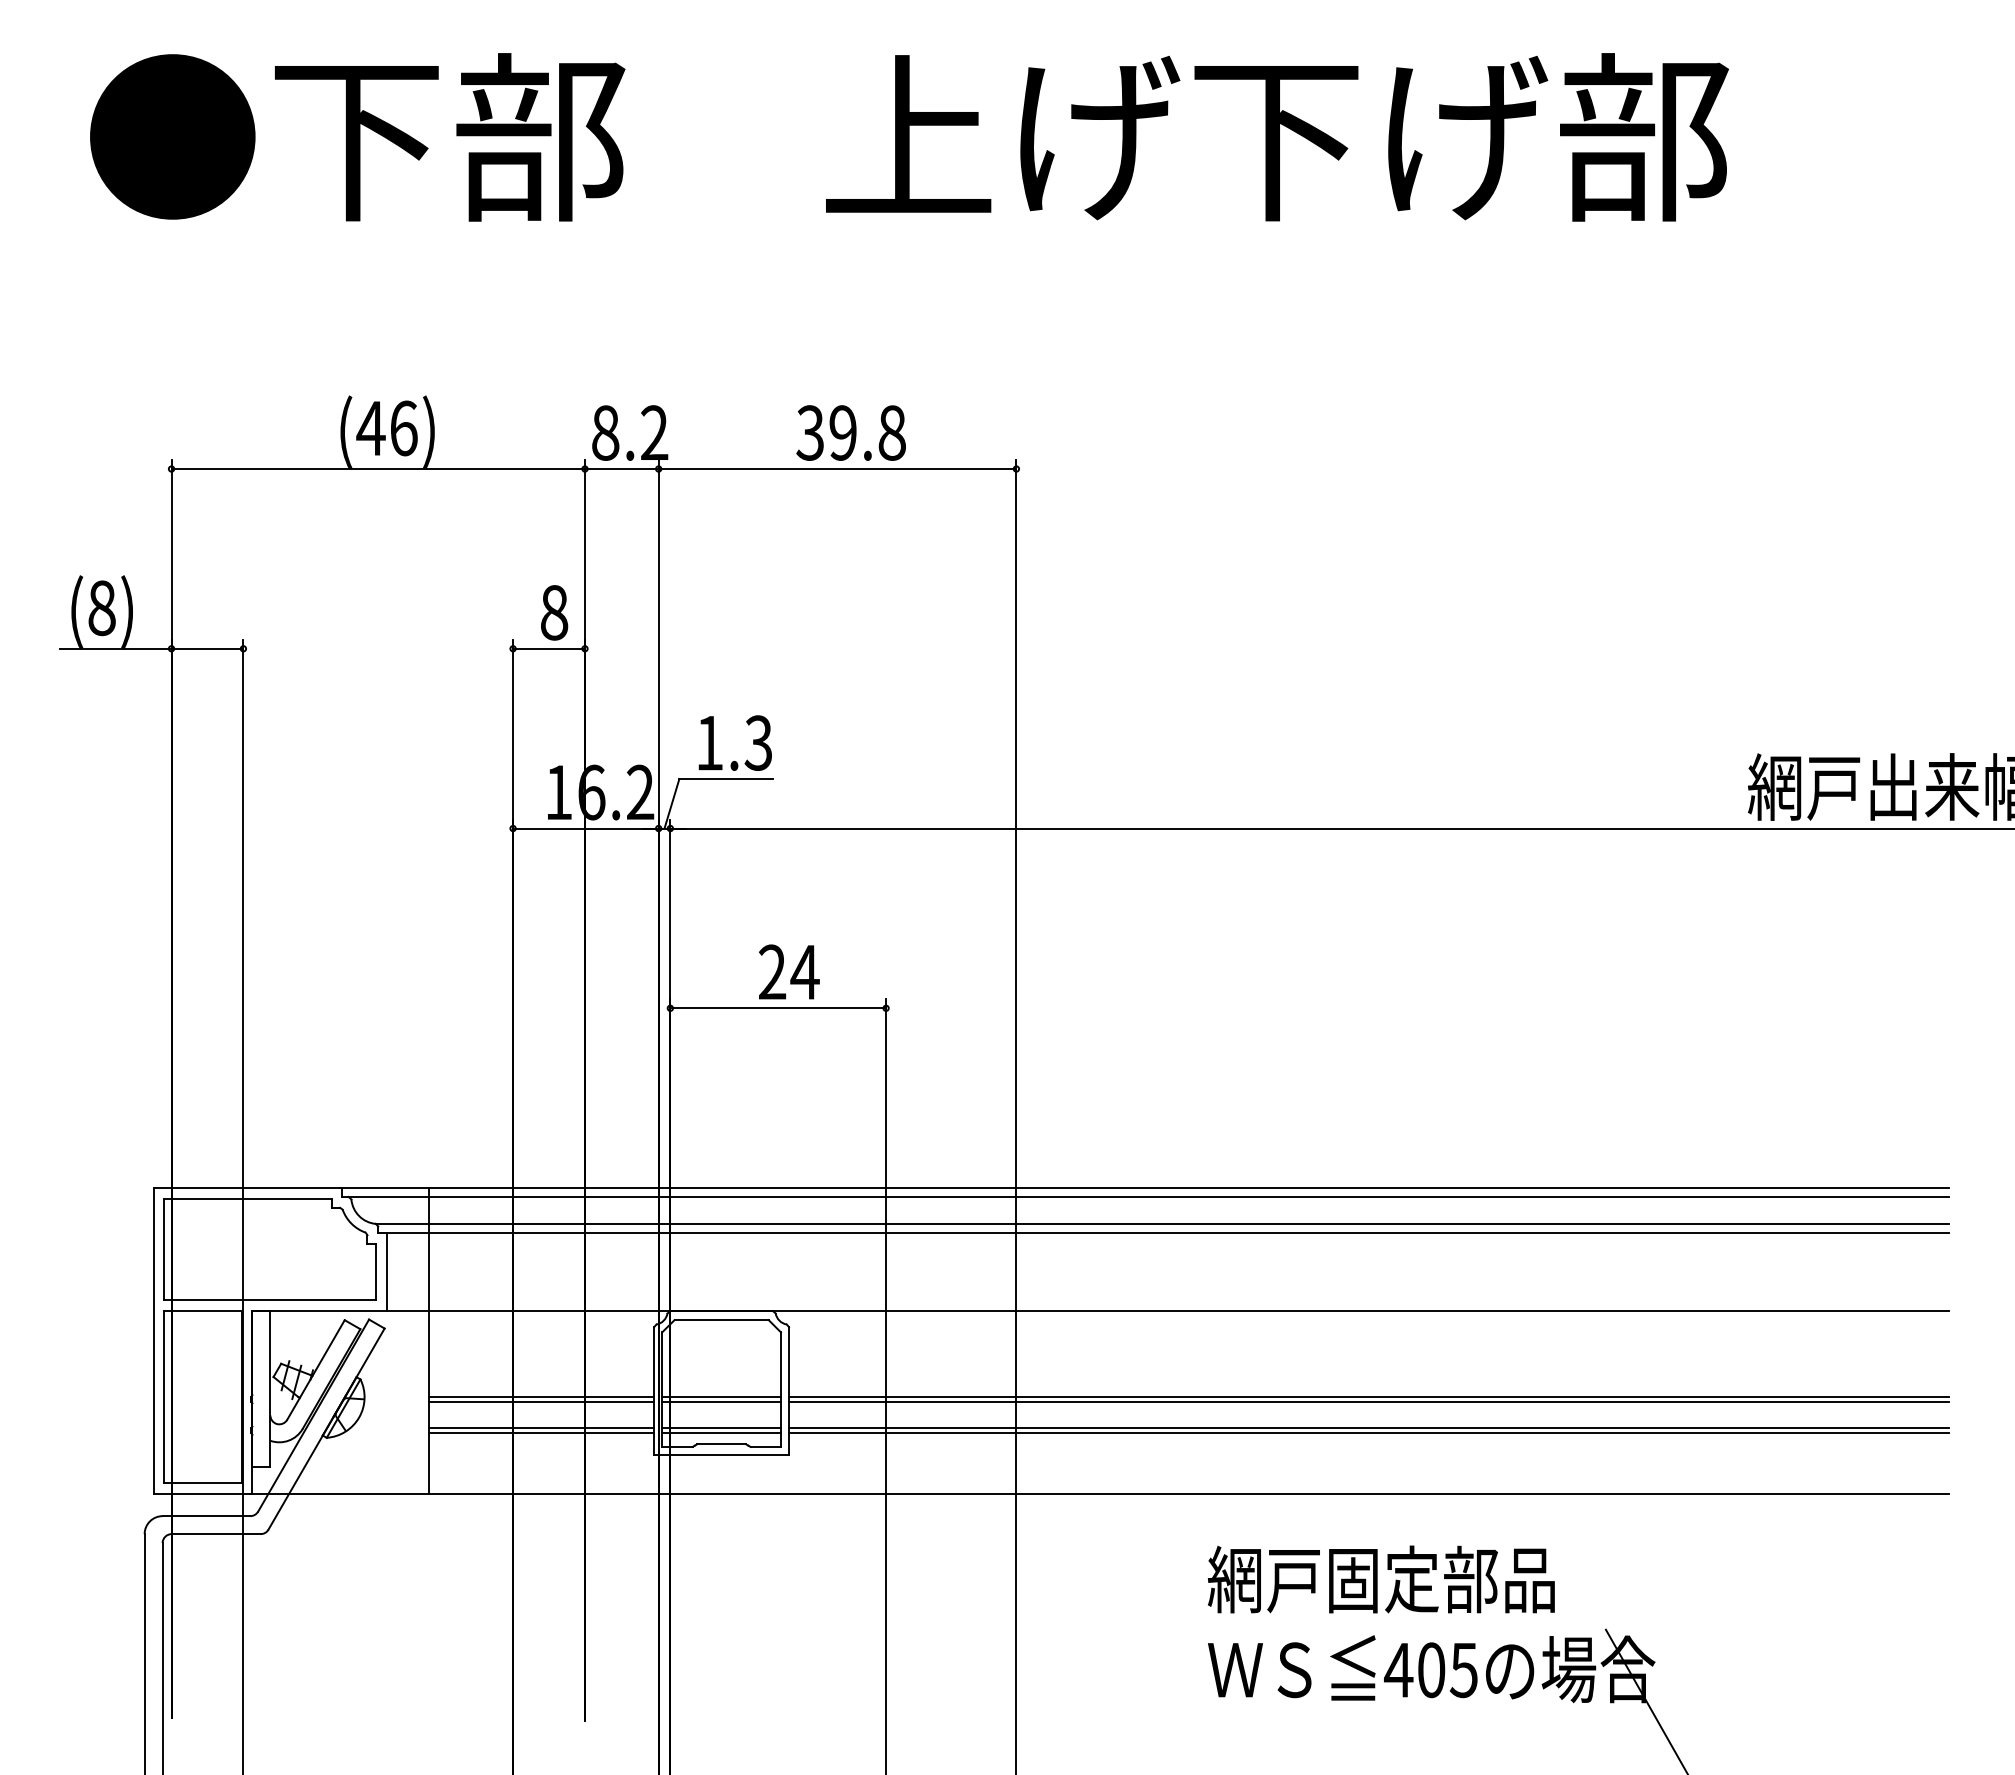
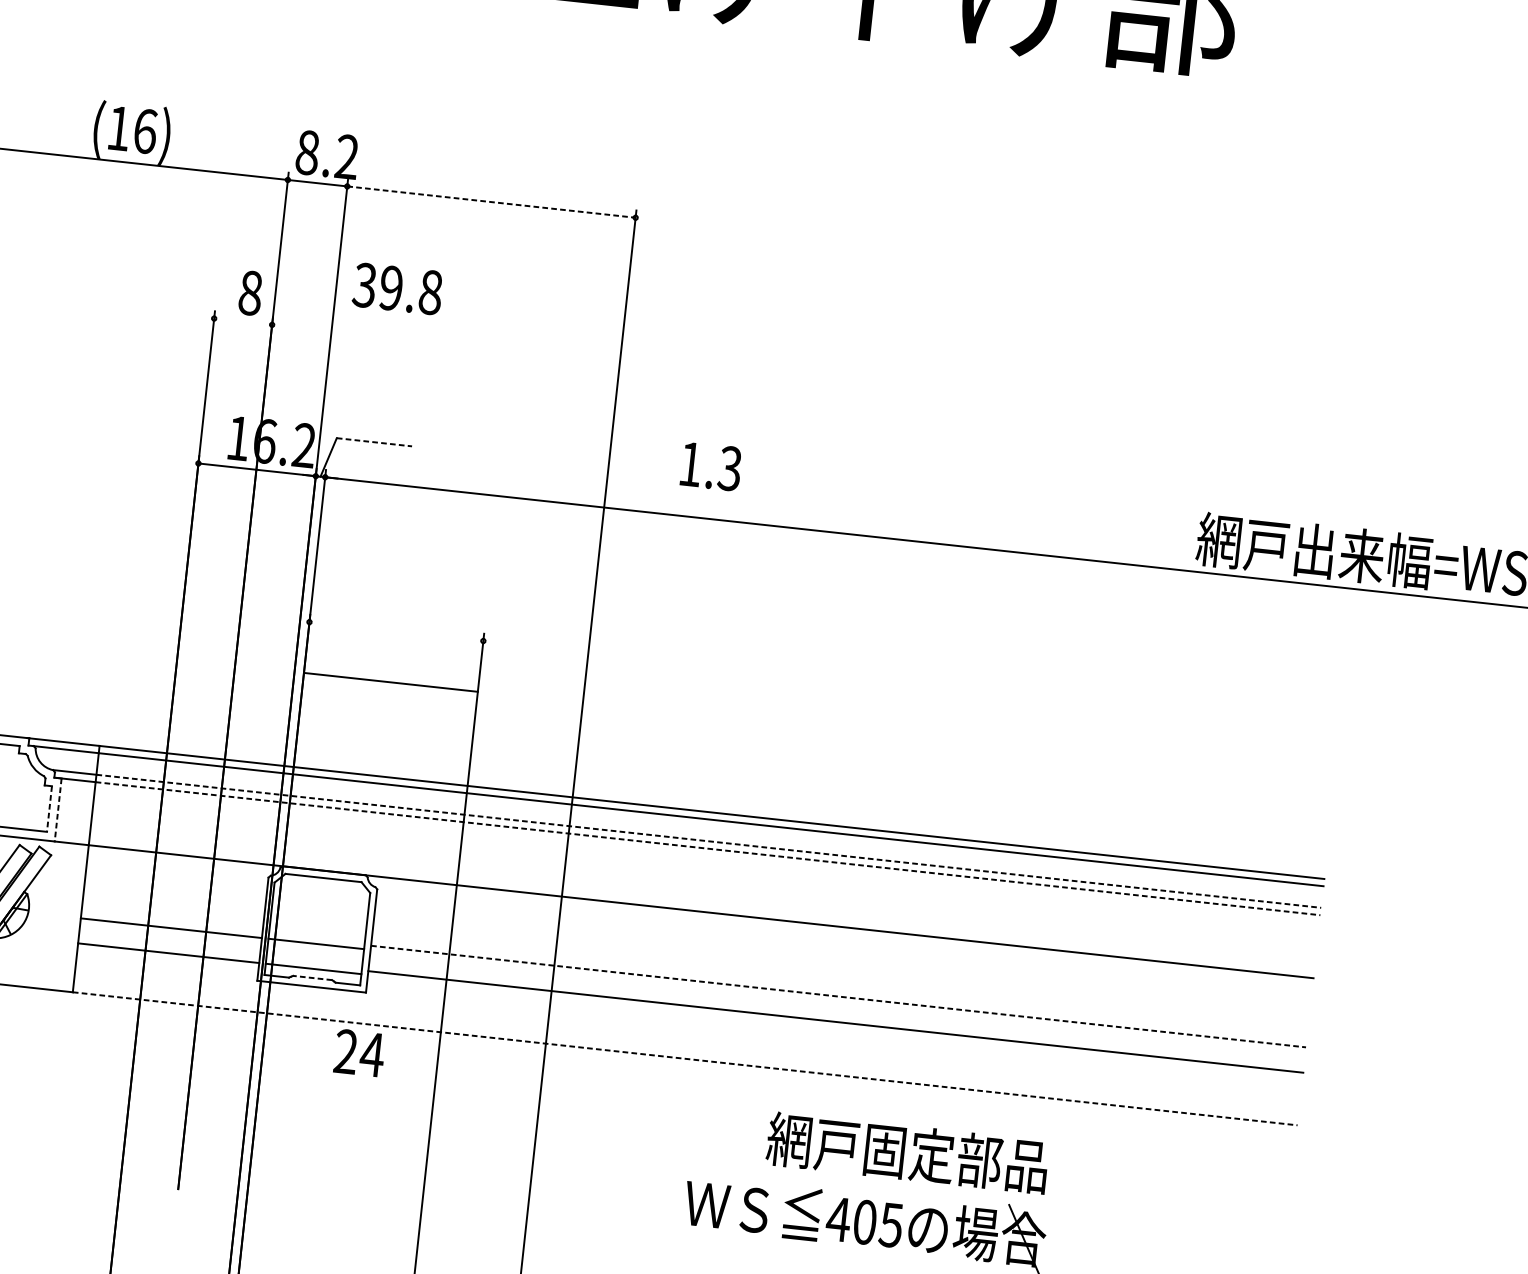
text: (370, 428) -> (118, 128), (46) -> (16)
text: (850, 432) -> (397, 288), moved
line: (837, 469) -> (491, 202), solid -> dashed
line: (548, 648) -> (242, 321), removed
text: (734, 742) -> (710, 466), moved
line: (726, 779) -> (374, 442), solid -> dashed
text: (789, 971) -> (359, 1052), moved
line: (778, 1008) -> (391, 682), moved
line: (1189, 1223) -> (709, 841), solid -> dashed
line: (1189, 1233) -> (708, 849), solid -> dashed
line: (376, 1272) -> (49, 809), solid -> dashed
line: (387, 1272) -> (58, 810), solid -> dashed
line: (541, 1396) -> (171, 923), removed
line: (721, 1396) -> (316, 939), removed
line: (1368, 1396) -> (838, 996), solid -> dashed
line: (1368, 1401) -> (837, 1000), removed
line: (541, 1428) -> (168, 949), removed
line: (721, 1428) -> (313, 965), removed
line: (1368, 1432) -> (835, 1025), removed
line: (721, 1444) -> (312, 978), solid -> dashed
line: (1189, 1493) -> (685, 1058), solid -> dashed
text: (1380, 1579) -> (906, 1152), moved

